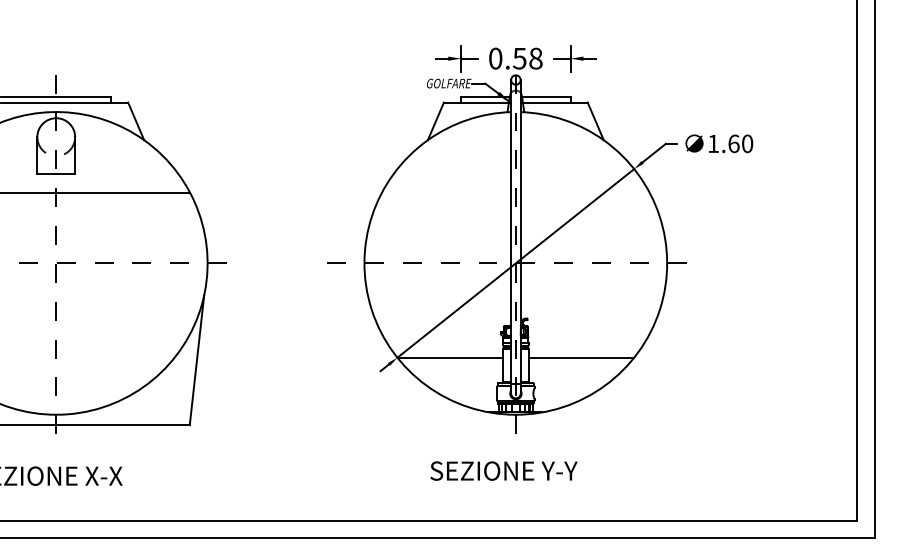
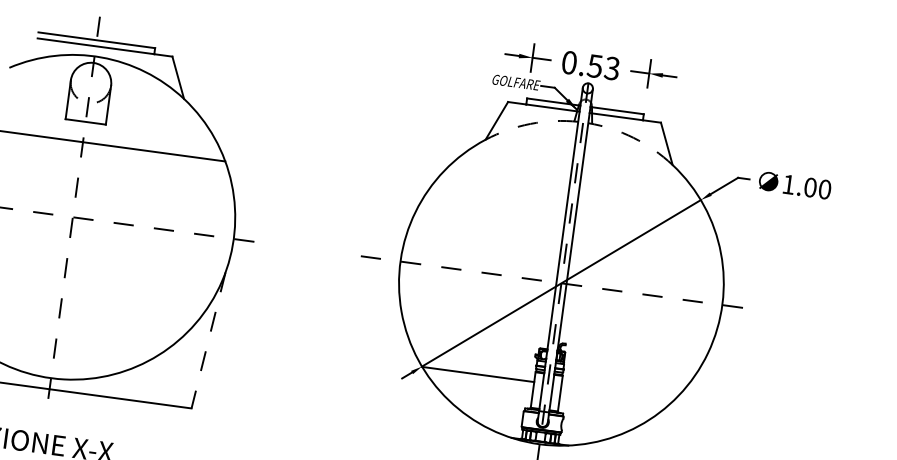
text: (535, 58) -> (611, 68), 0.58 -> 0.53
arc: (467, 119) -> (530, 123), solid -> dashed
arc: (564, 120) -> (633, 138), solid -> dashed
text: (733, 143) -> (810, 187), 1.60 -> 1.00
line: (580, 358) -> (616, 393), removed
line: (196, 360) -> (207, 340), solid -> dashed

